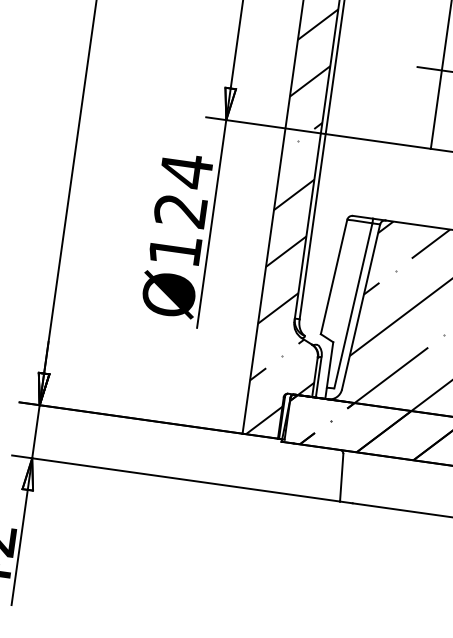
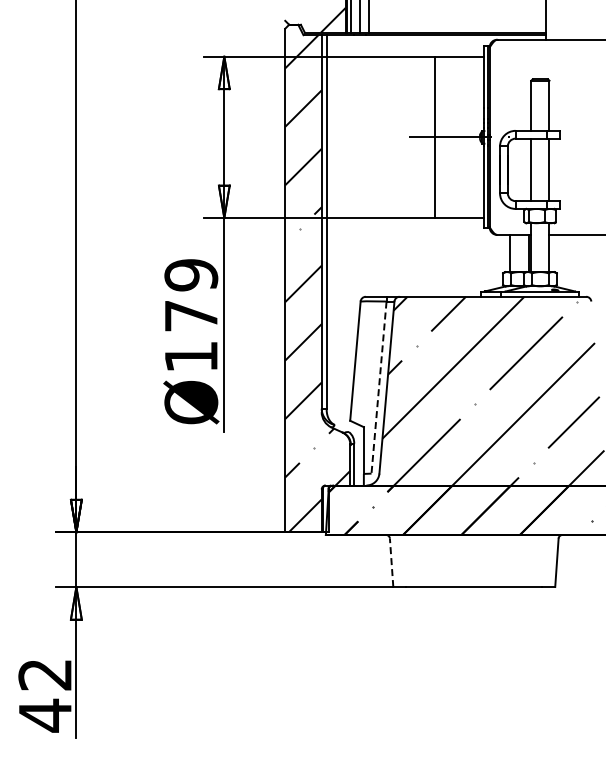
text: (183, 189) -> (191, 294), Ø124 -> Ø179
line: (352, 306) -> (378, 388), solid -> dashed
line: (341, 477) -> (391, 562), solid -> dashed

